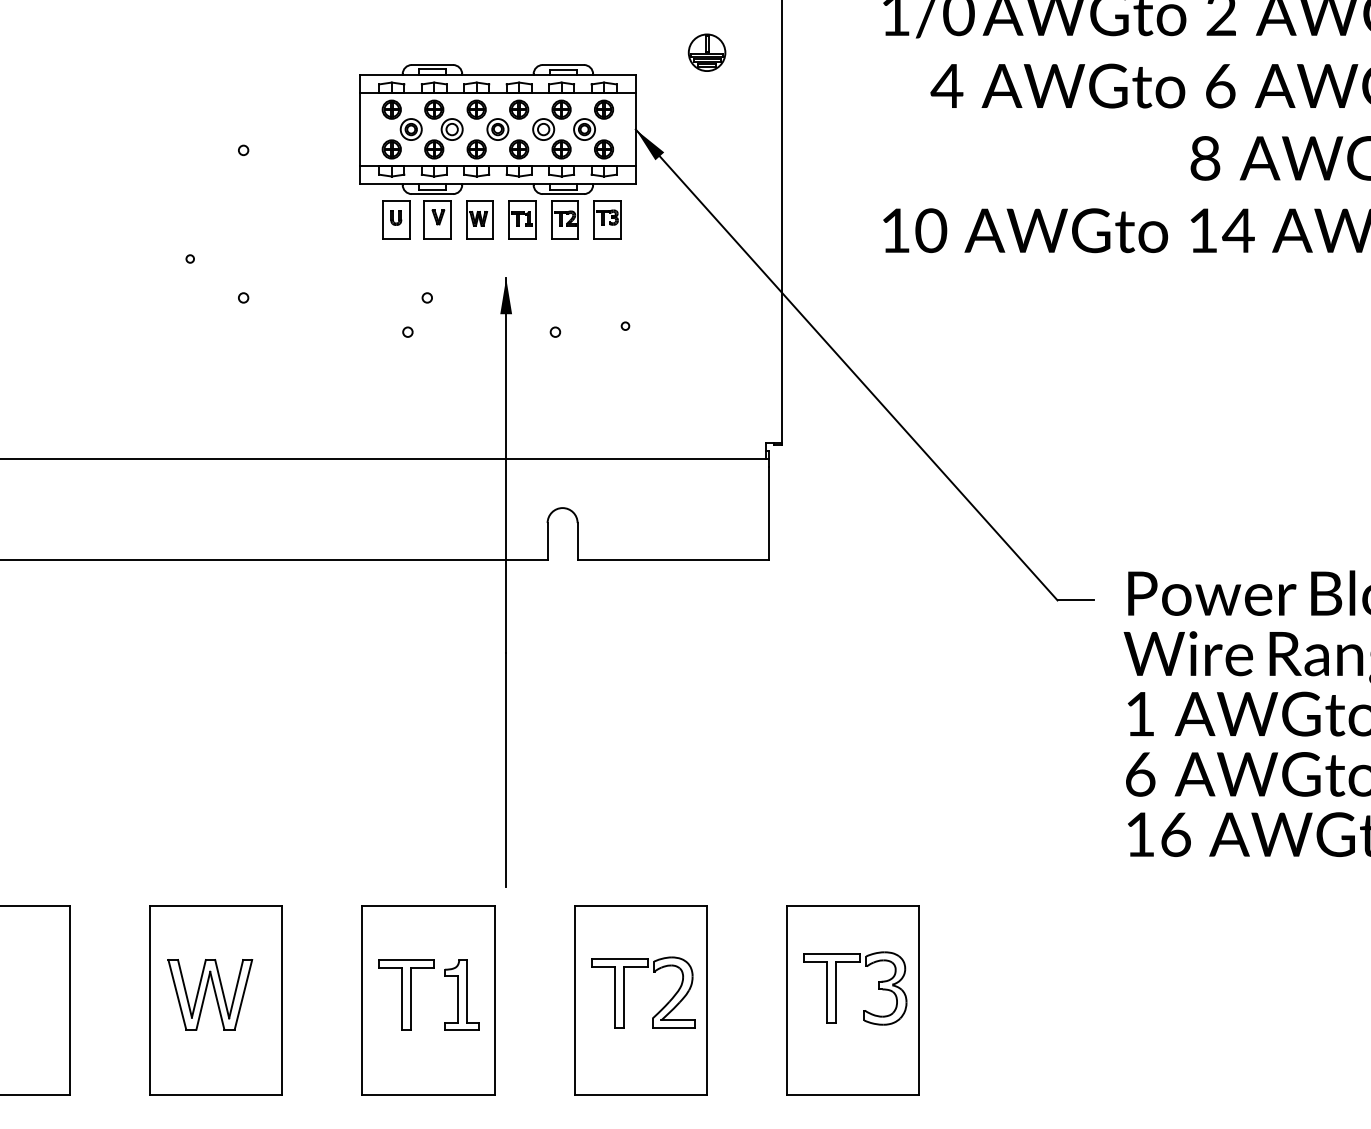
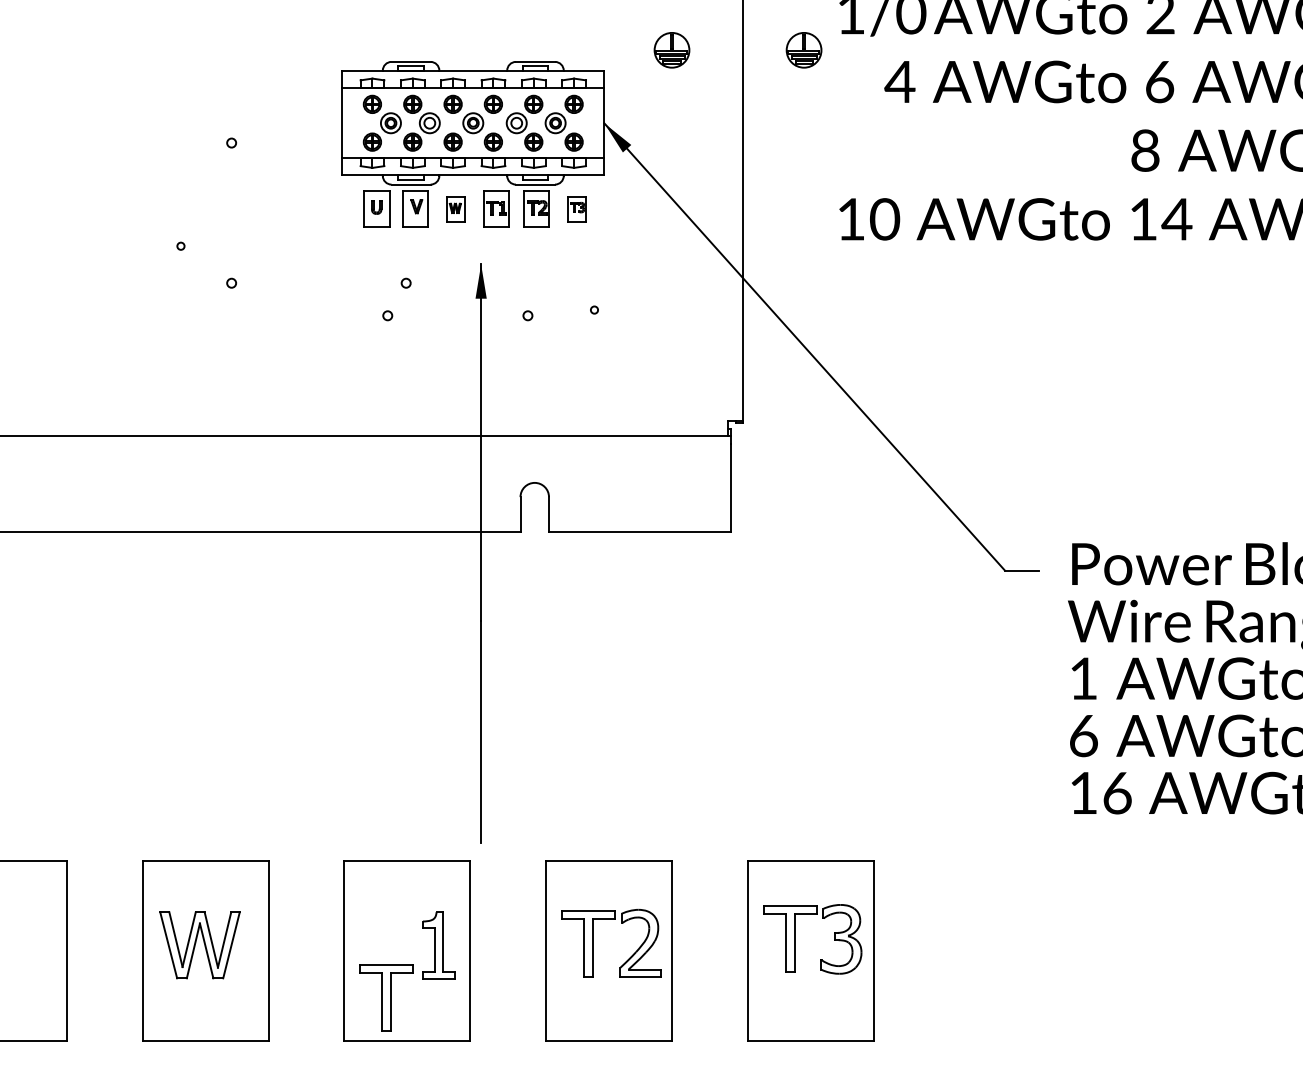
part: (845, 52) -> (803, 50), added
part: (479, 219) -> (455, 208), size x0.7
part: (607, 219) -> (577, 208), size x0.7
part: (406, 994) -> (386, 997), moved

